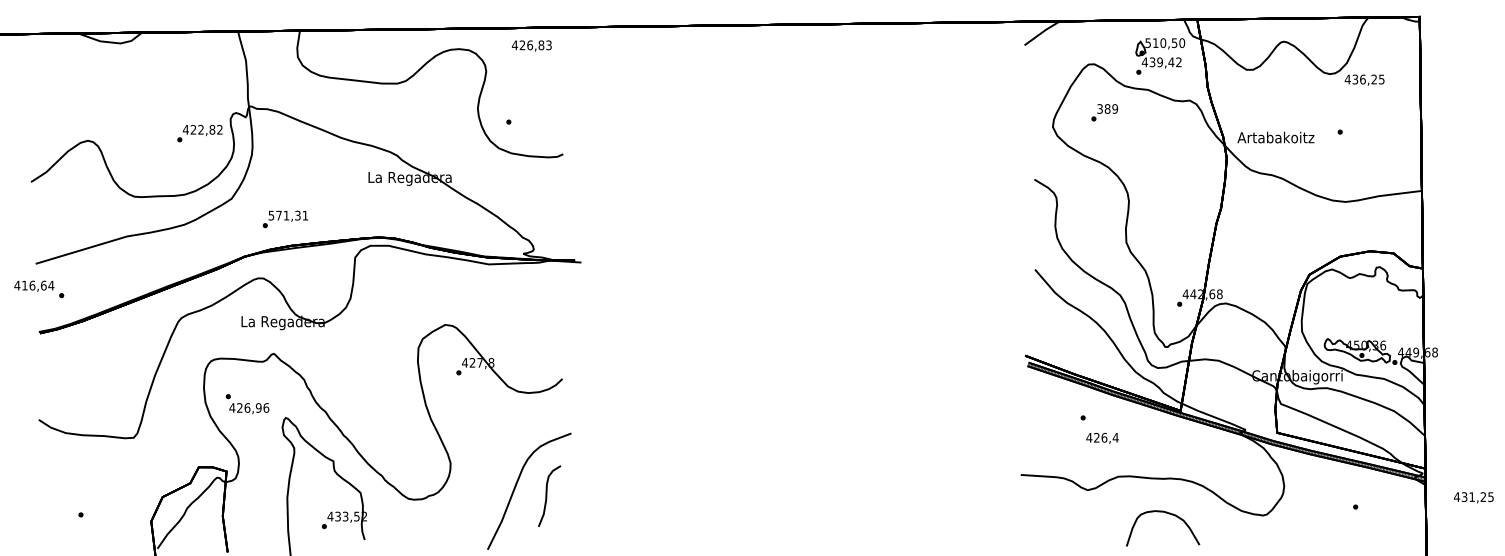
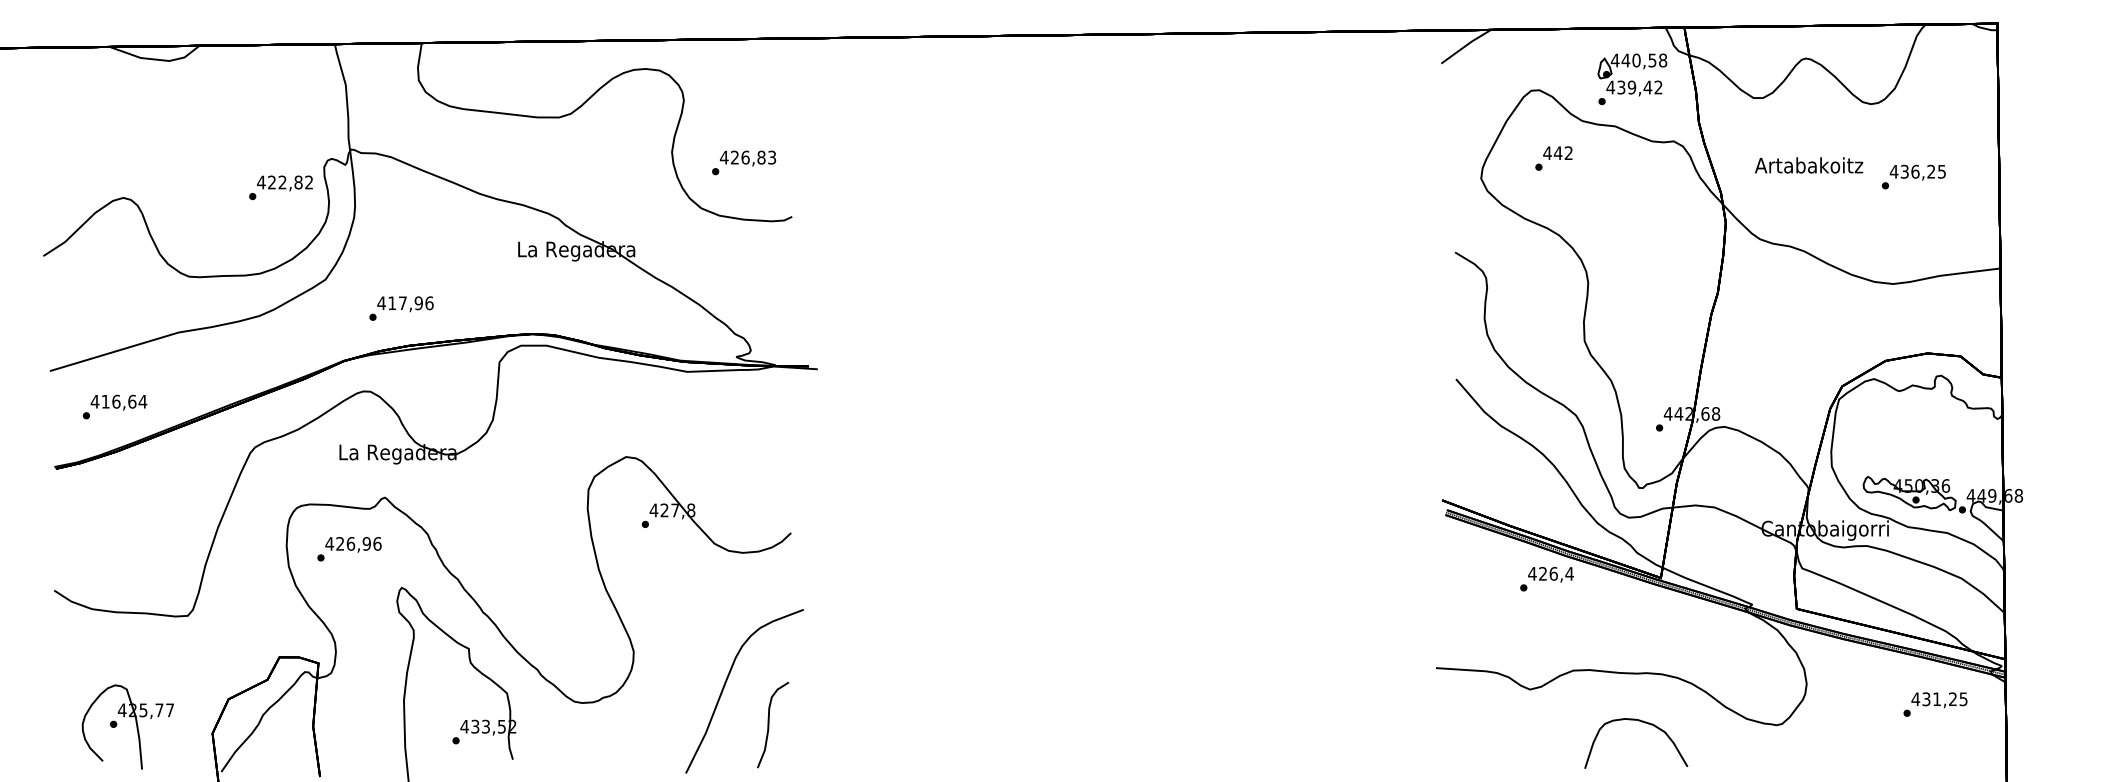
text: (1164, 43) -> (1638, 60), 510,50 -> 440,58
text: (532, 45) -> (748, 158), moved
text: (1364, 80) -> (1917, 172), moved
text: (1107, 109) -> (1557, 153), 389 -> 442
text: (1276, 137) -> (1809, 165), moved
text: (288, 215) -> (405, 303), 571,31 -> 417,96
text: (33, 286) -> (118, 402), moved
text: (249, 408) -> (353, 544), moved
text: (1102, 438) -> (1550, 574), moved
part: (549, 495) -> (773, 724), moved
text: (1473, 497) -> (1939, 700), moved
part: (96, 513) -> (135, 722), added

